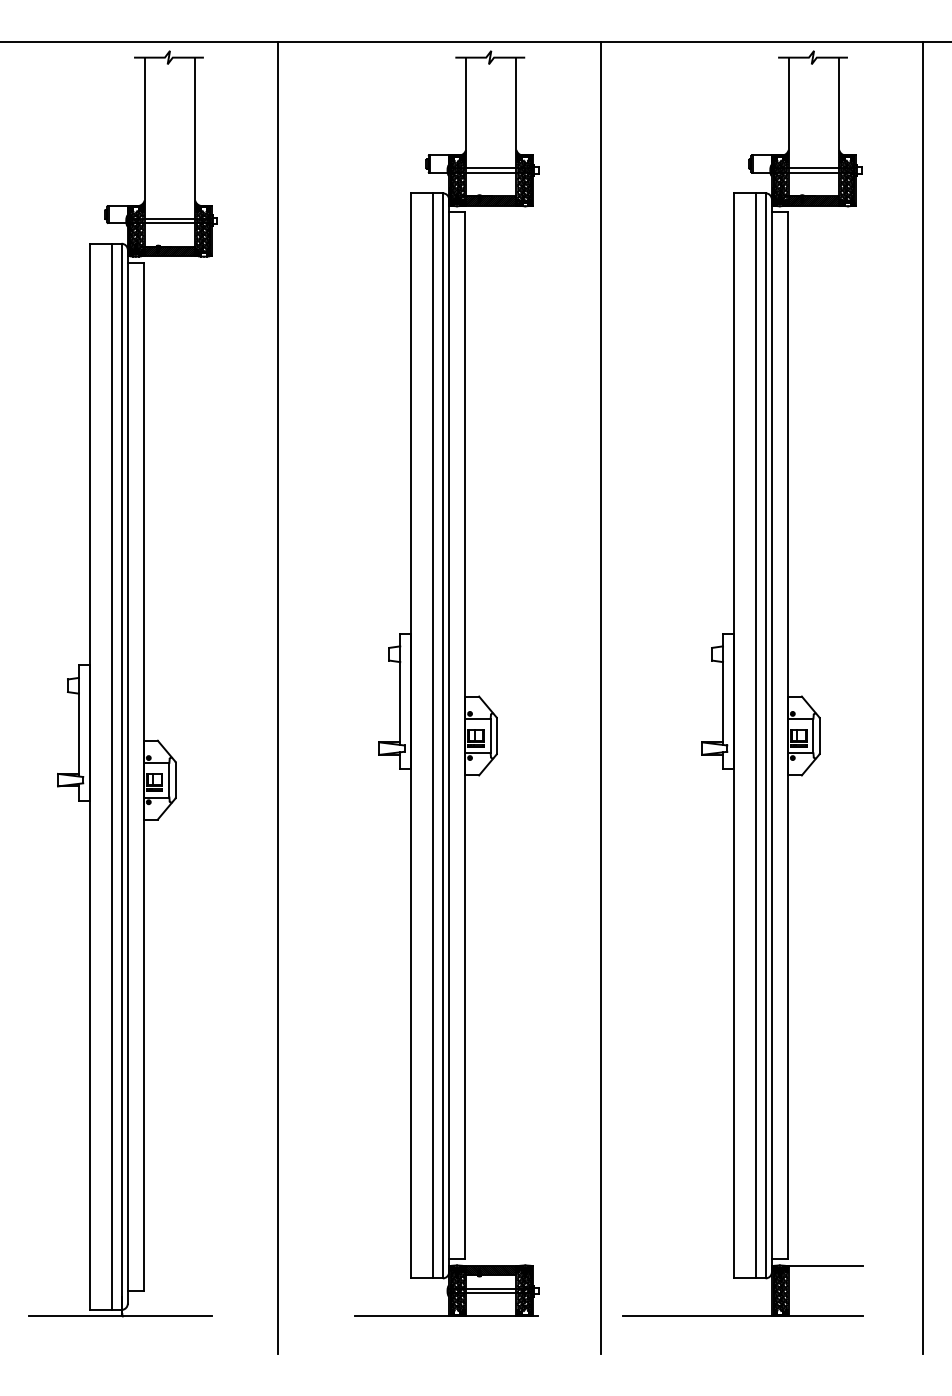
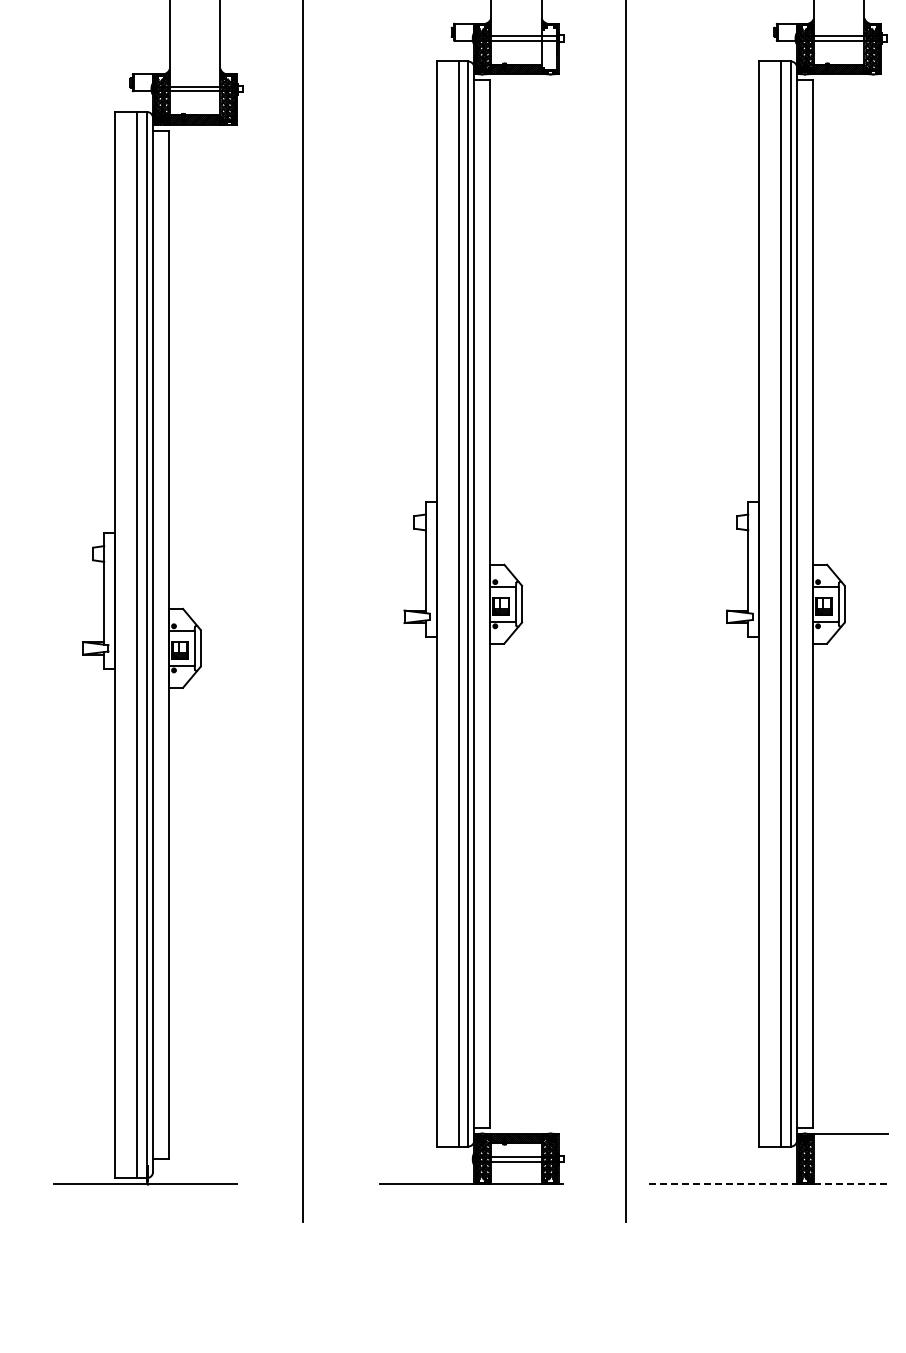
hatch: (524, 180) -> (549, 48), removed
line: (743, 1316) -> (768, 1184), solid -> dashed

